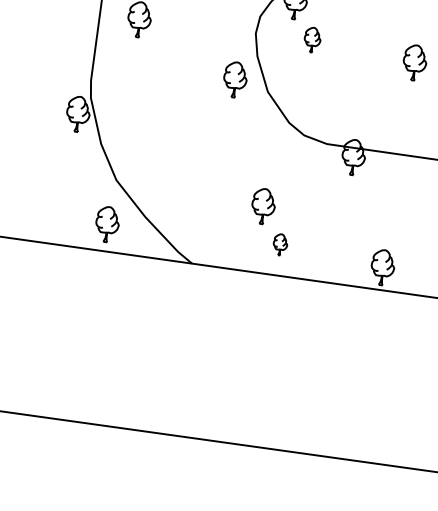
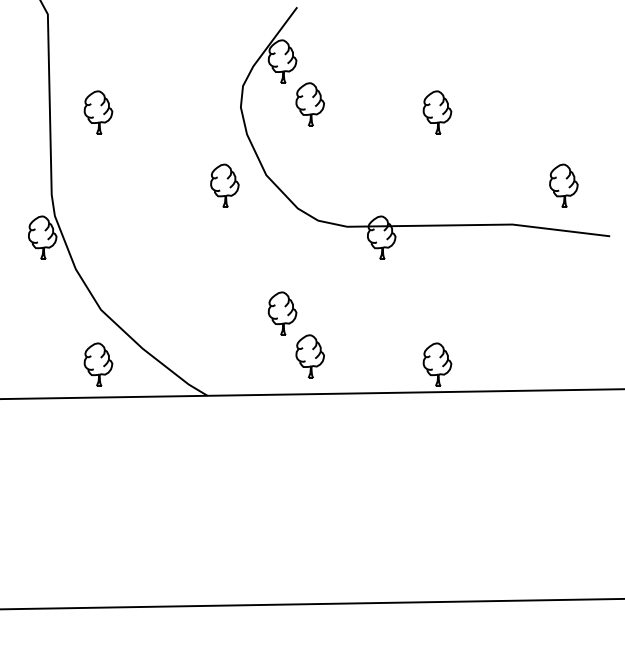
part: (311, 39) -> (309, 104), size x1.43
part: (235, 79) -> (224, 185), moved
part: (279, 244) -> (309, 356), size x1.67

